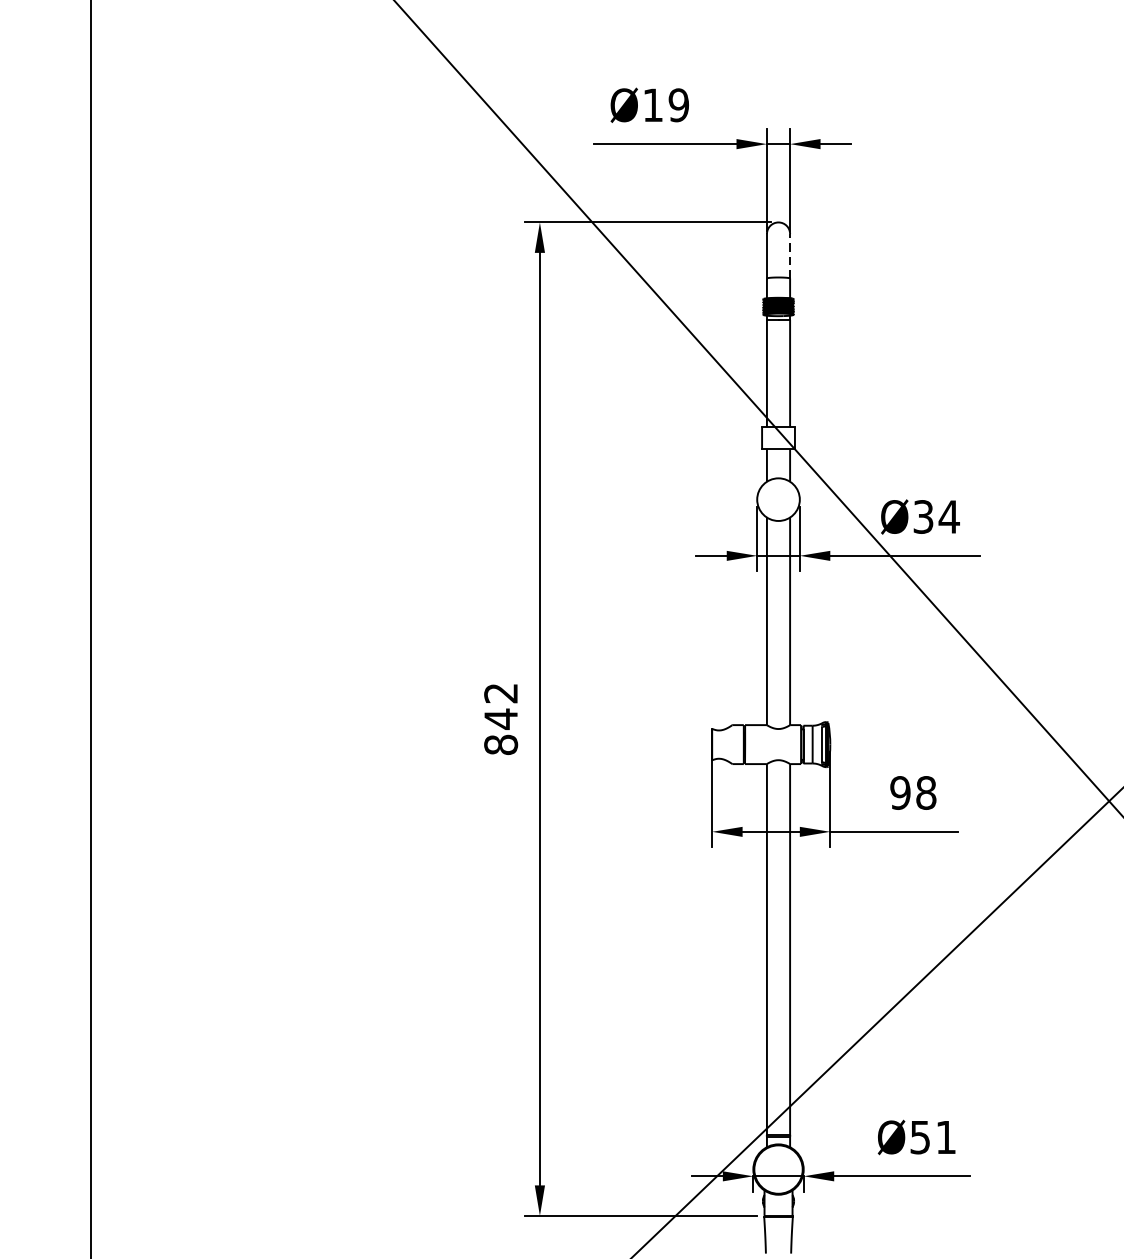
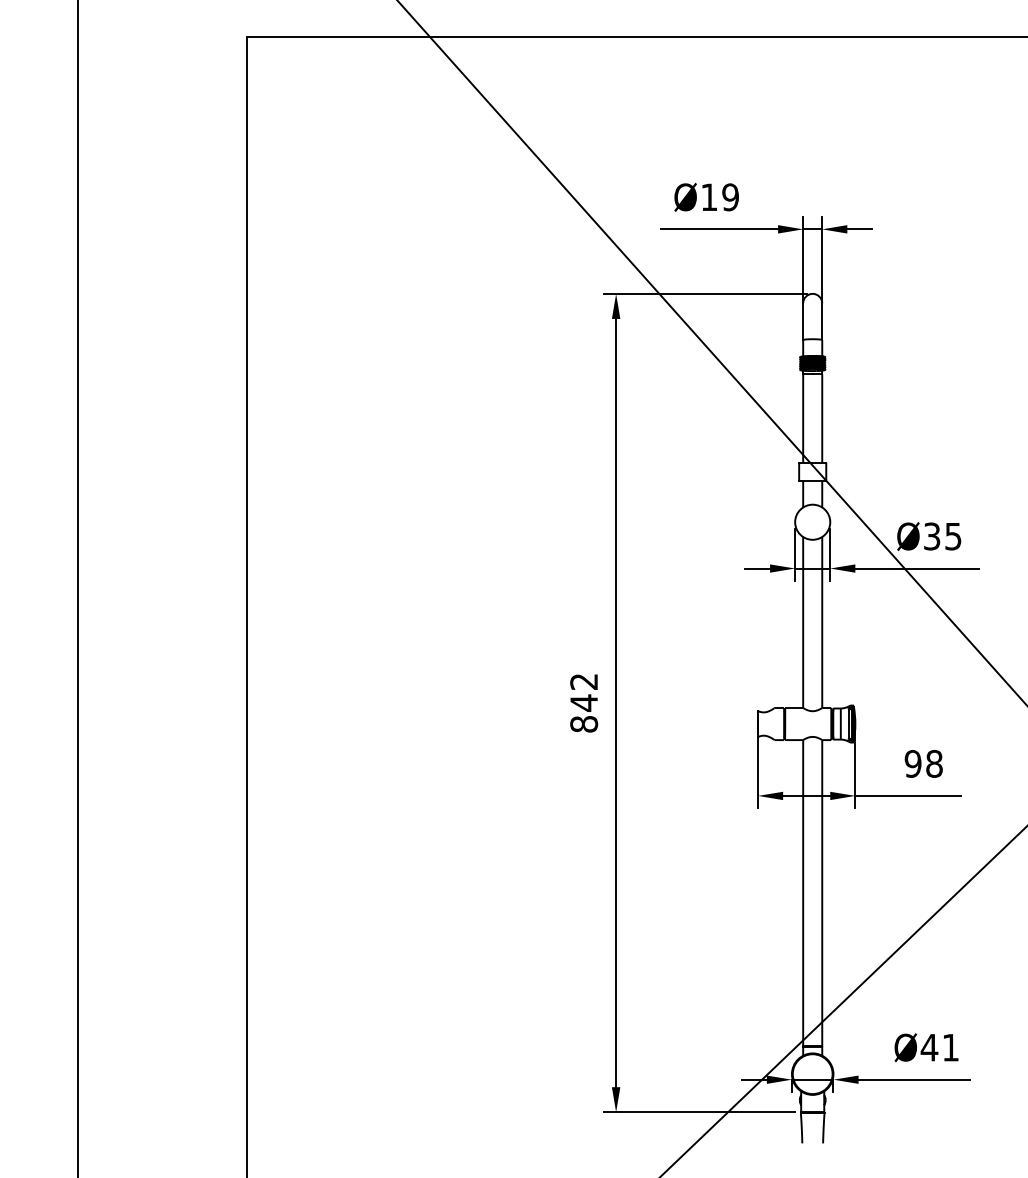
line: (790, 255) -> (822, 321), dashed -> solid
text: (949, 516) -> (953, 536), Ø34 -> Ø35
text: (920, 1137) -> (929, 1047), Ø51 -> Ø41

